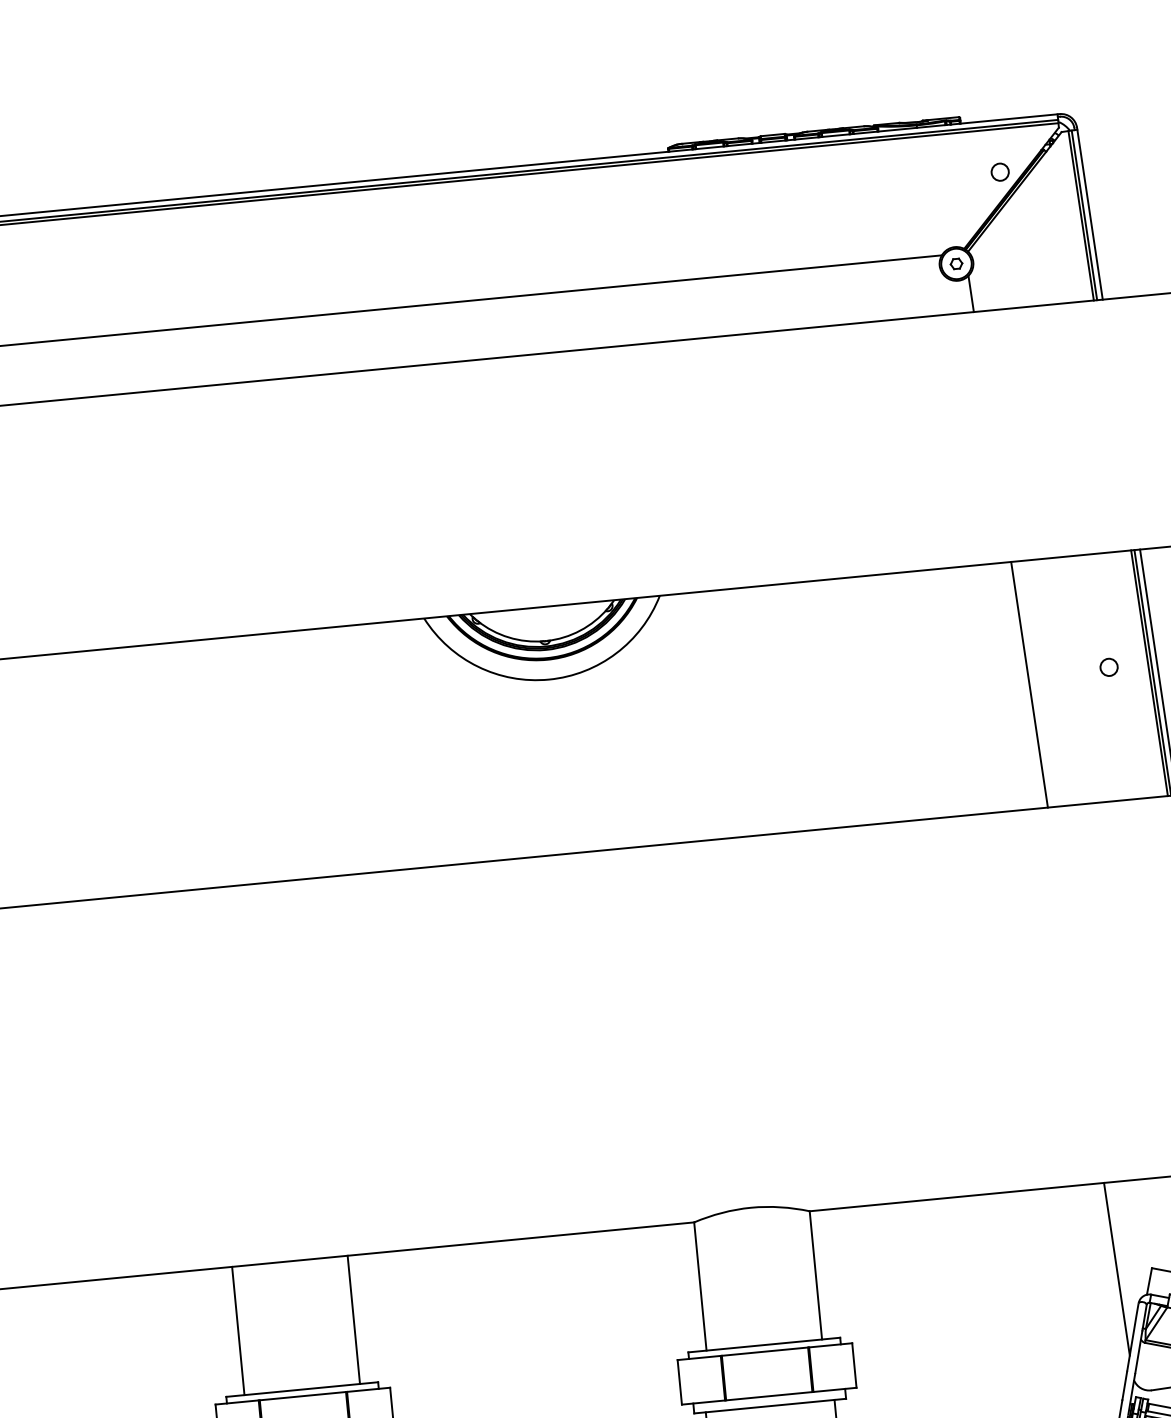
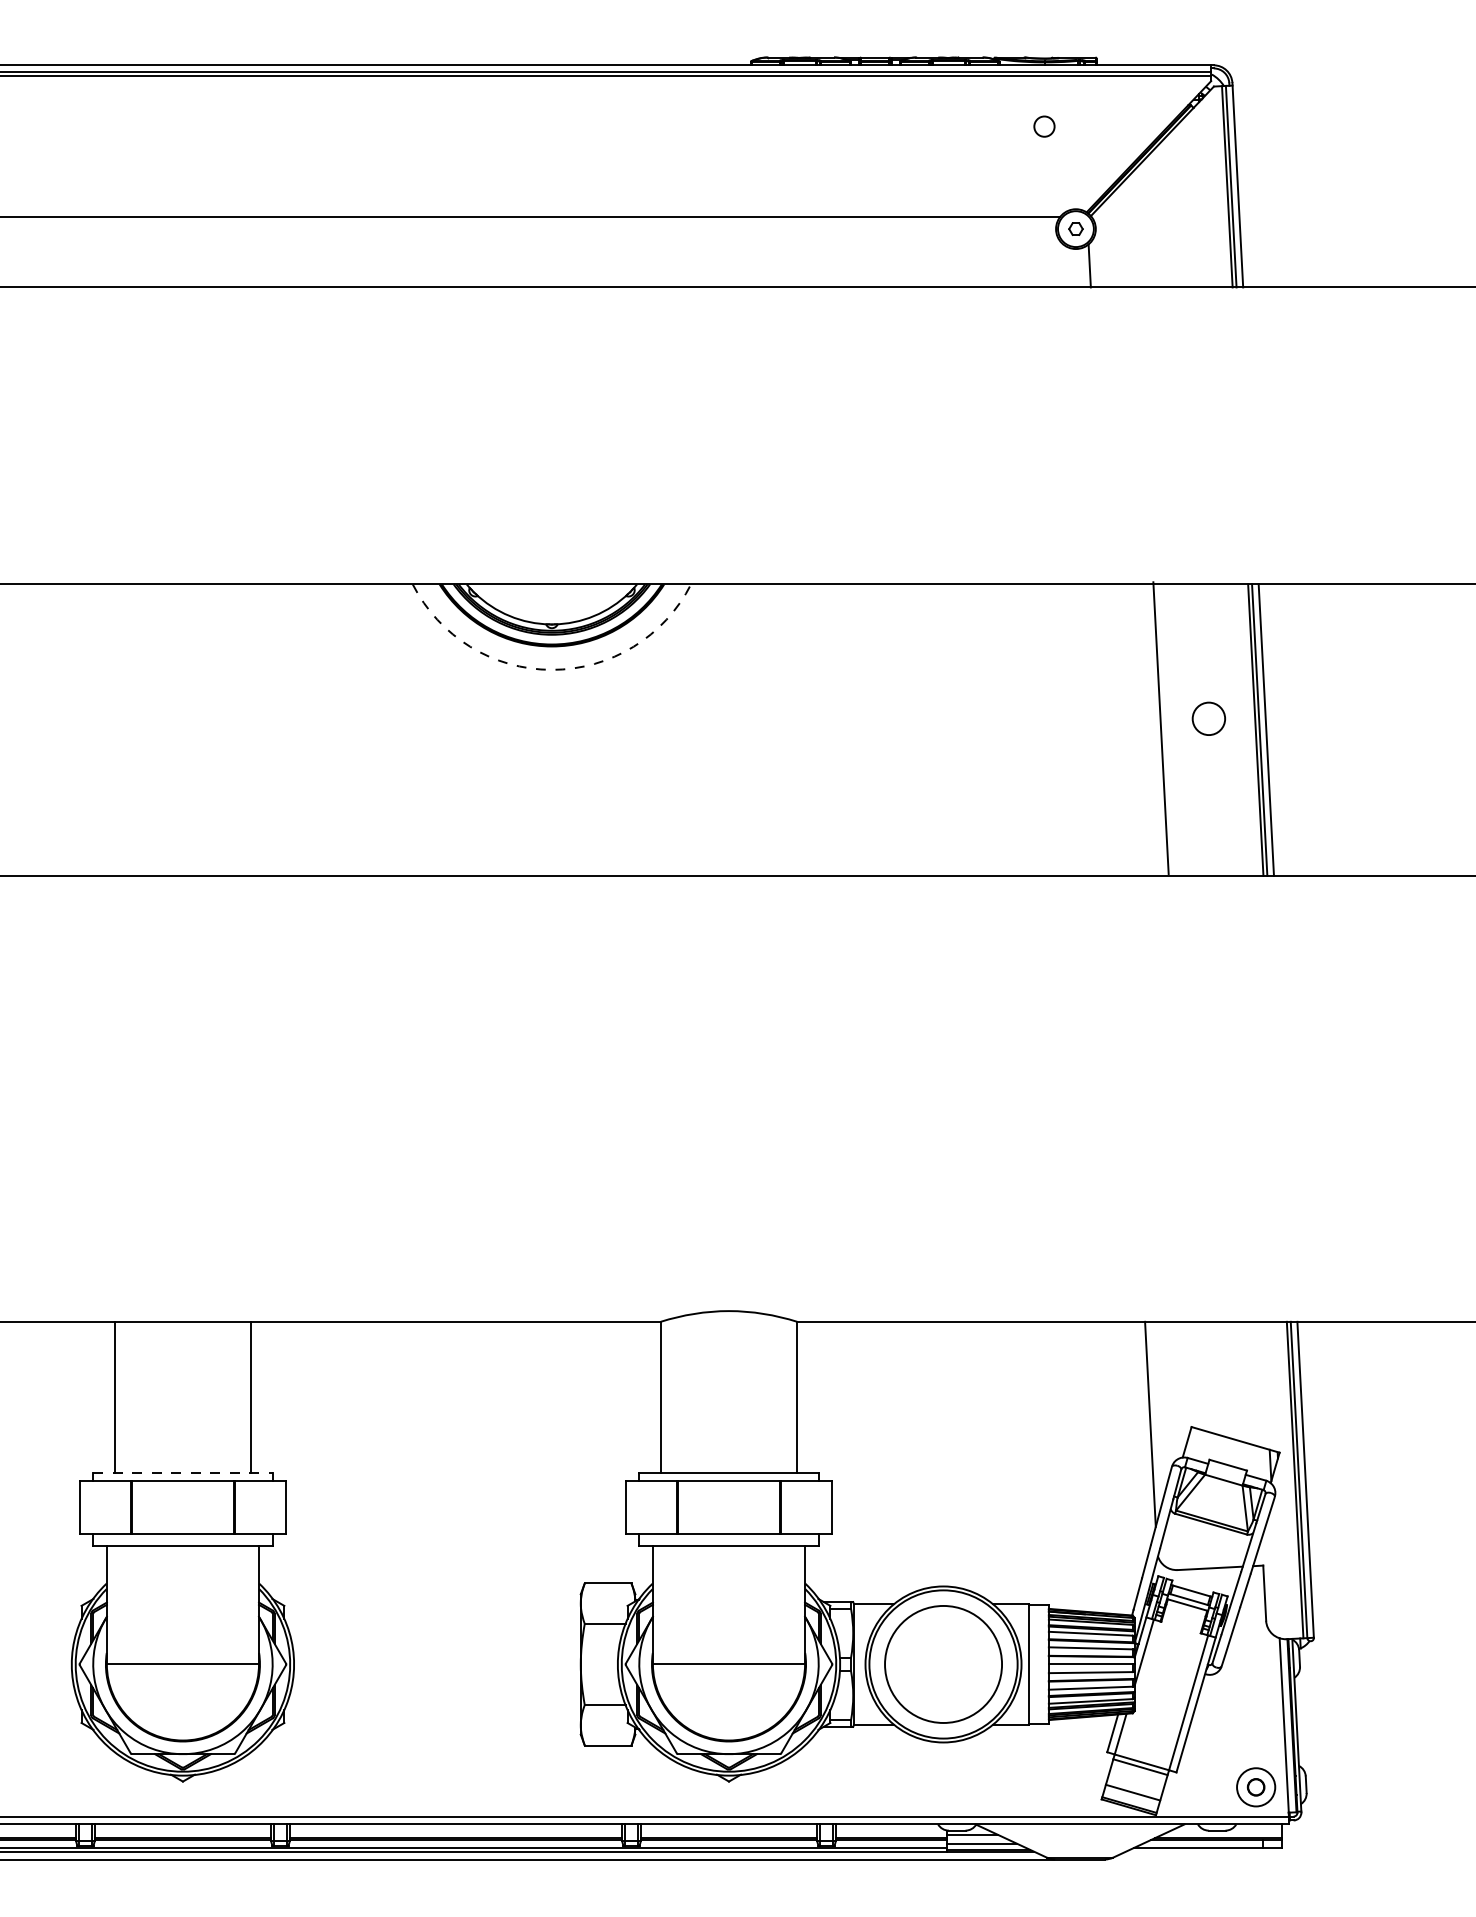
circle: (1000, 172) -> (1044, 126), moved
circle: (1109, 667) -> (1209, 718), size x1.6
arc: (548, 679) -> (551, 669), solid -> dashed
line: (1029, 685) -> (1160, 728), moved
line: (301, 1389) -> (182, 1473), solid -> dashed

